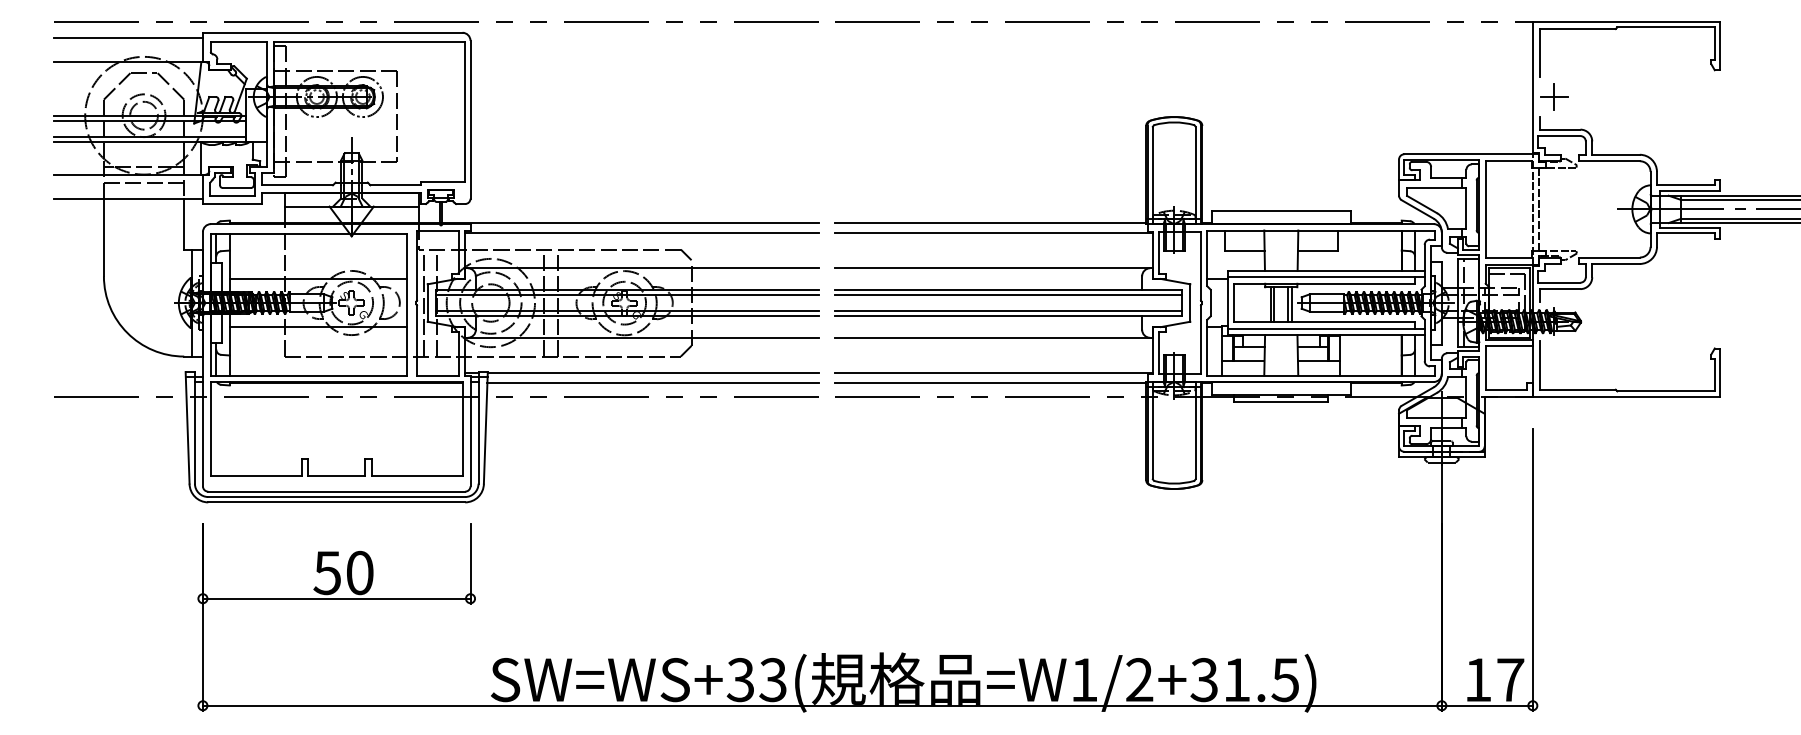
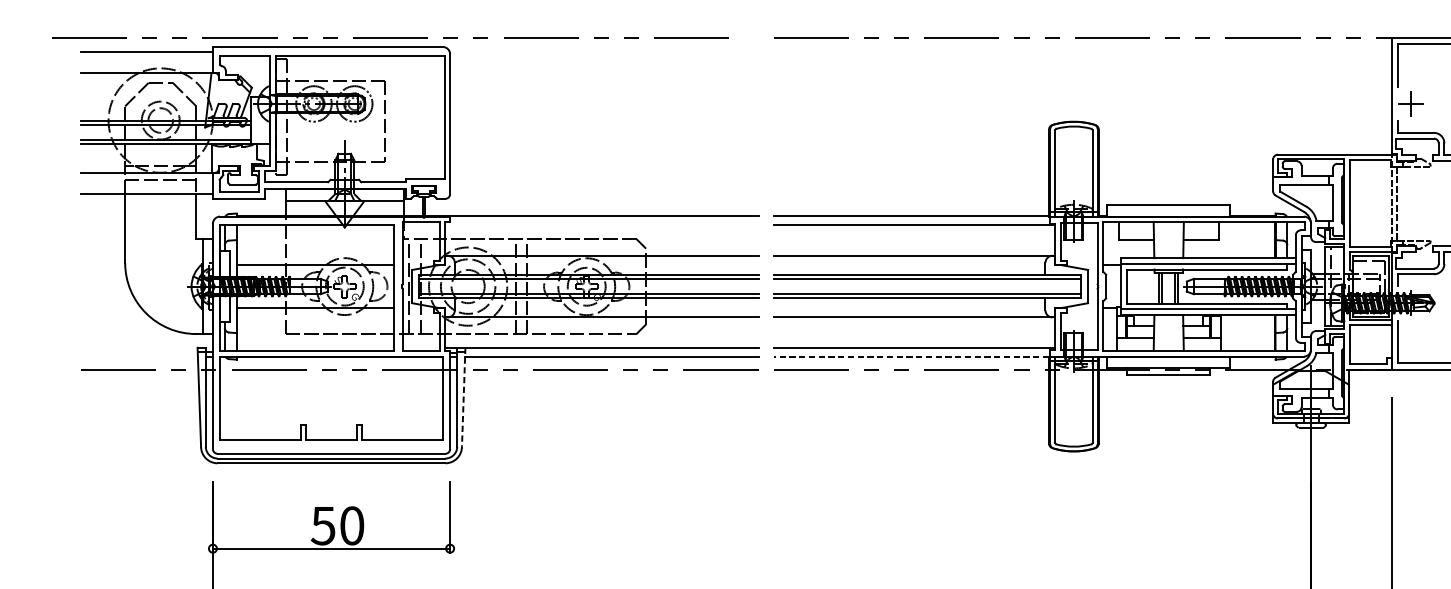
line: (436, 21) -> (390, 37), moved
line: (642, 233) -> (602, 224), removed
line: (990, 382) -> (911, 357), solid -> dashed
line: (485, 427) -> (463, 396), solid -> dashed

